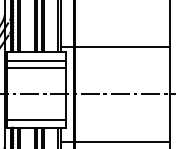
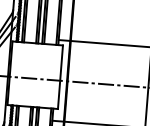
line: (36, 60) -> (37, 50), removed
line: (36, 67) -> (36, 56), removed
line: (36, 120) -> (33, 101), removed

